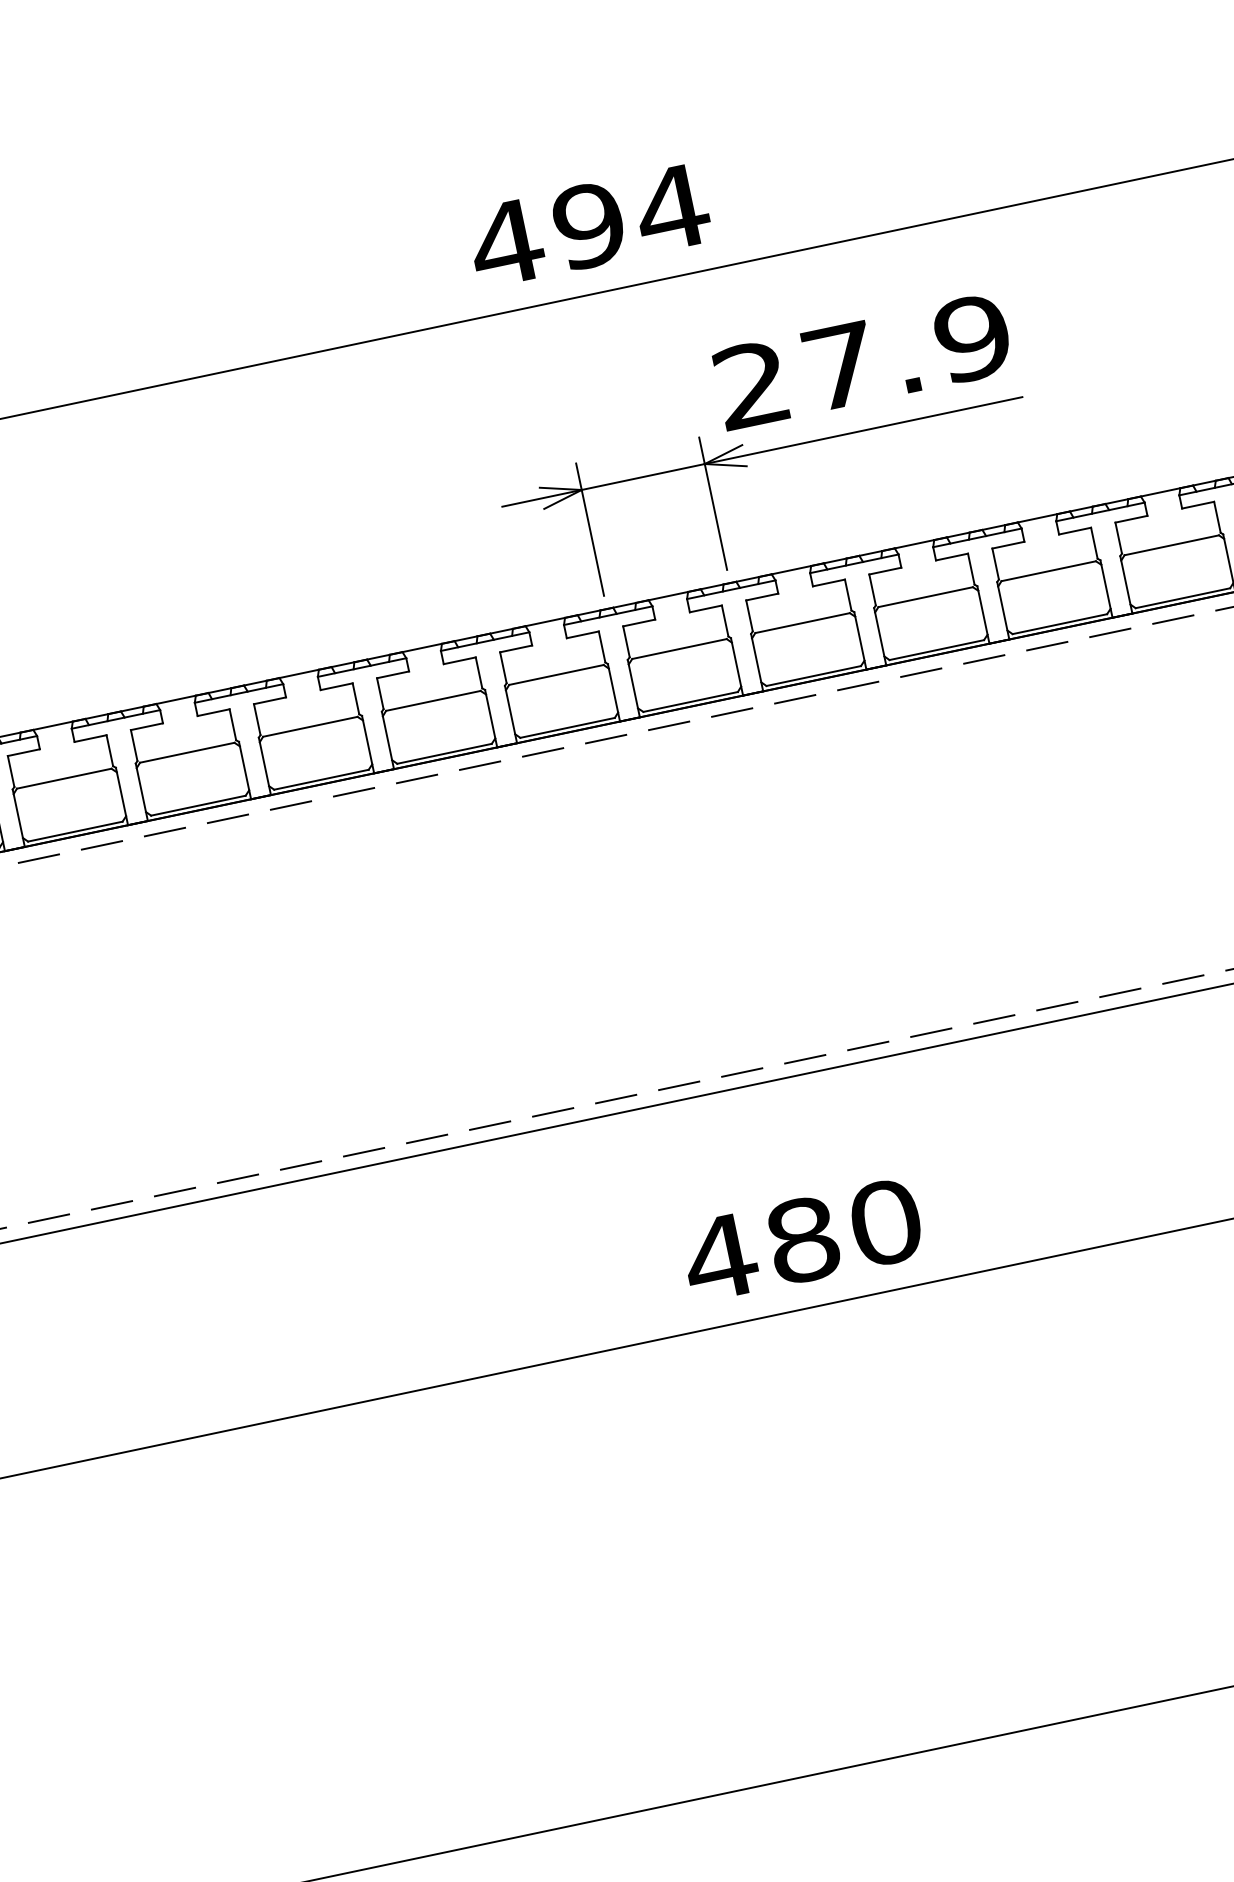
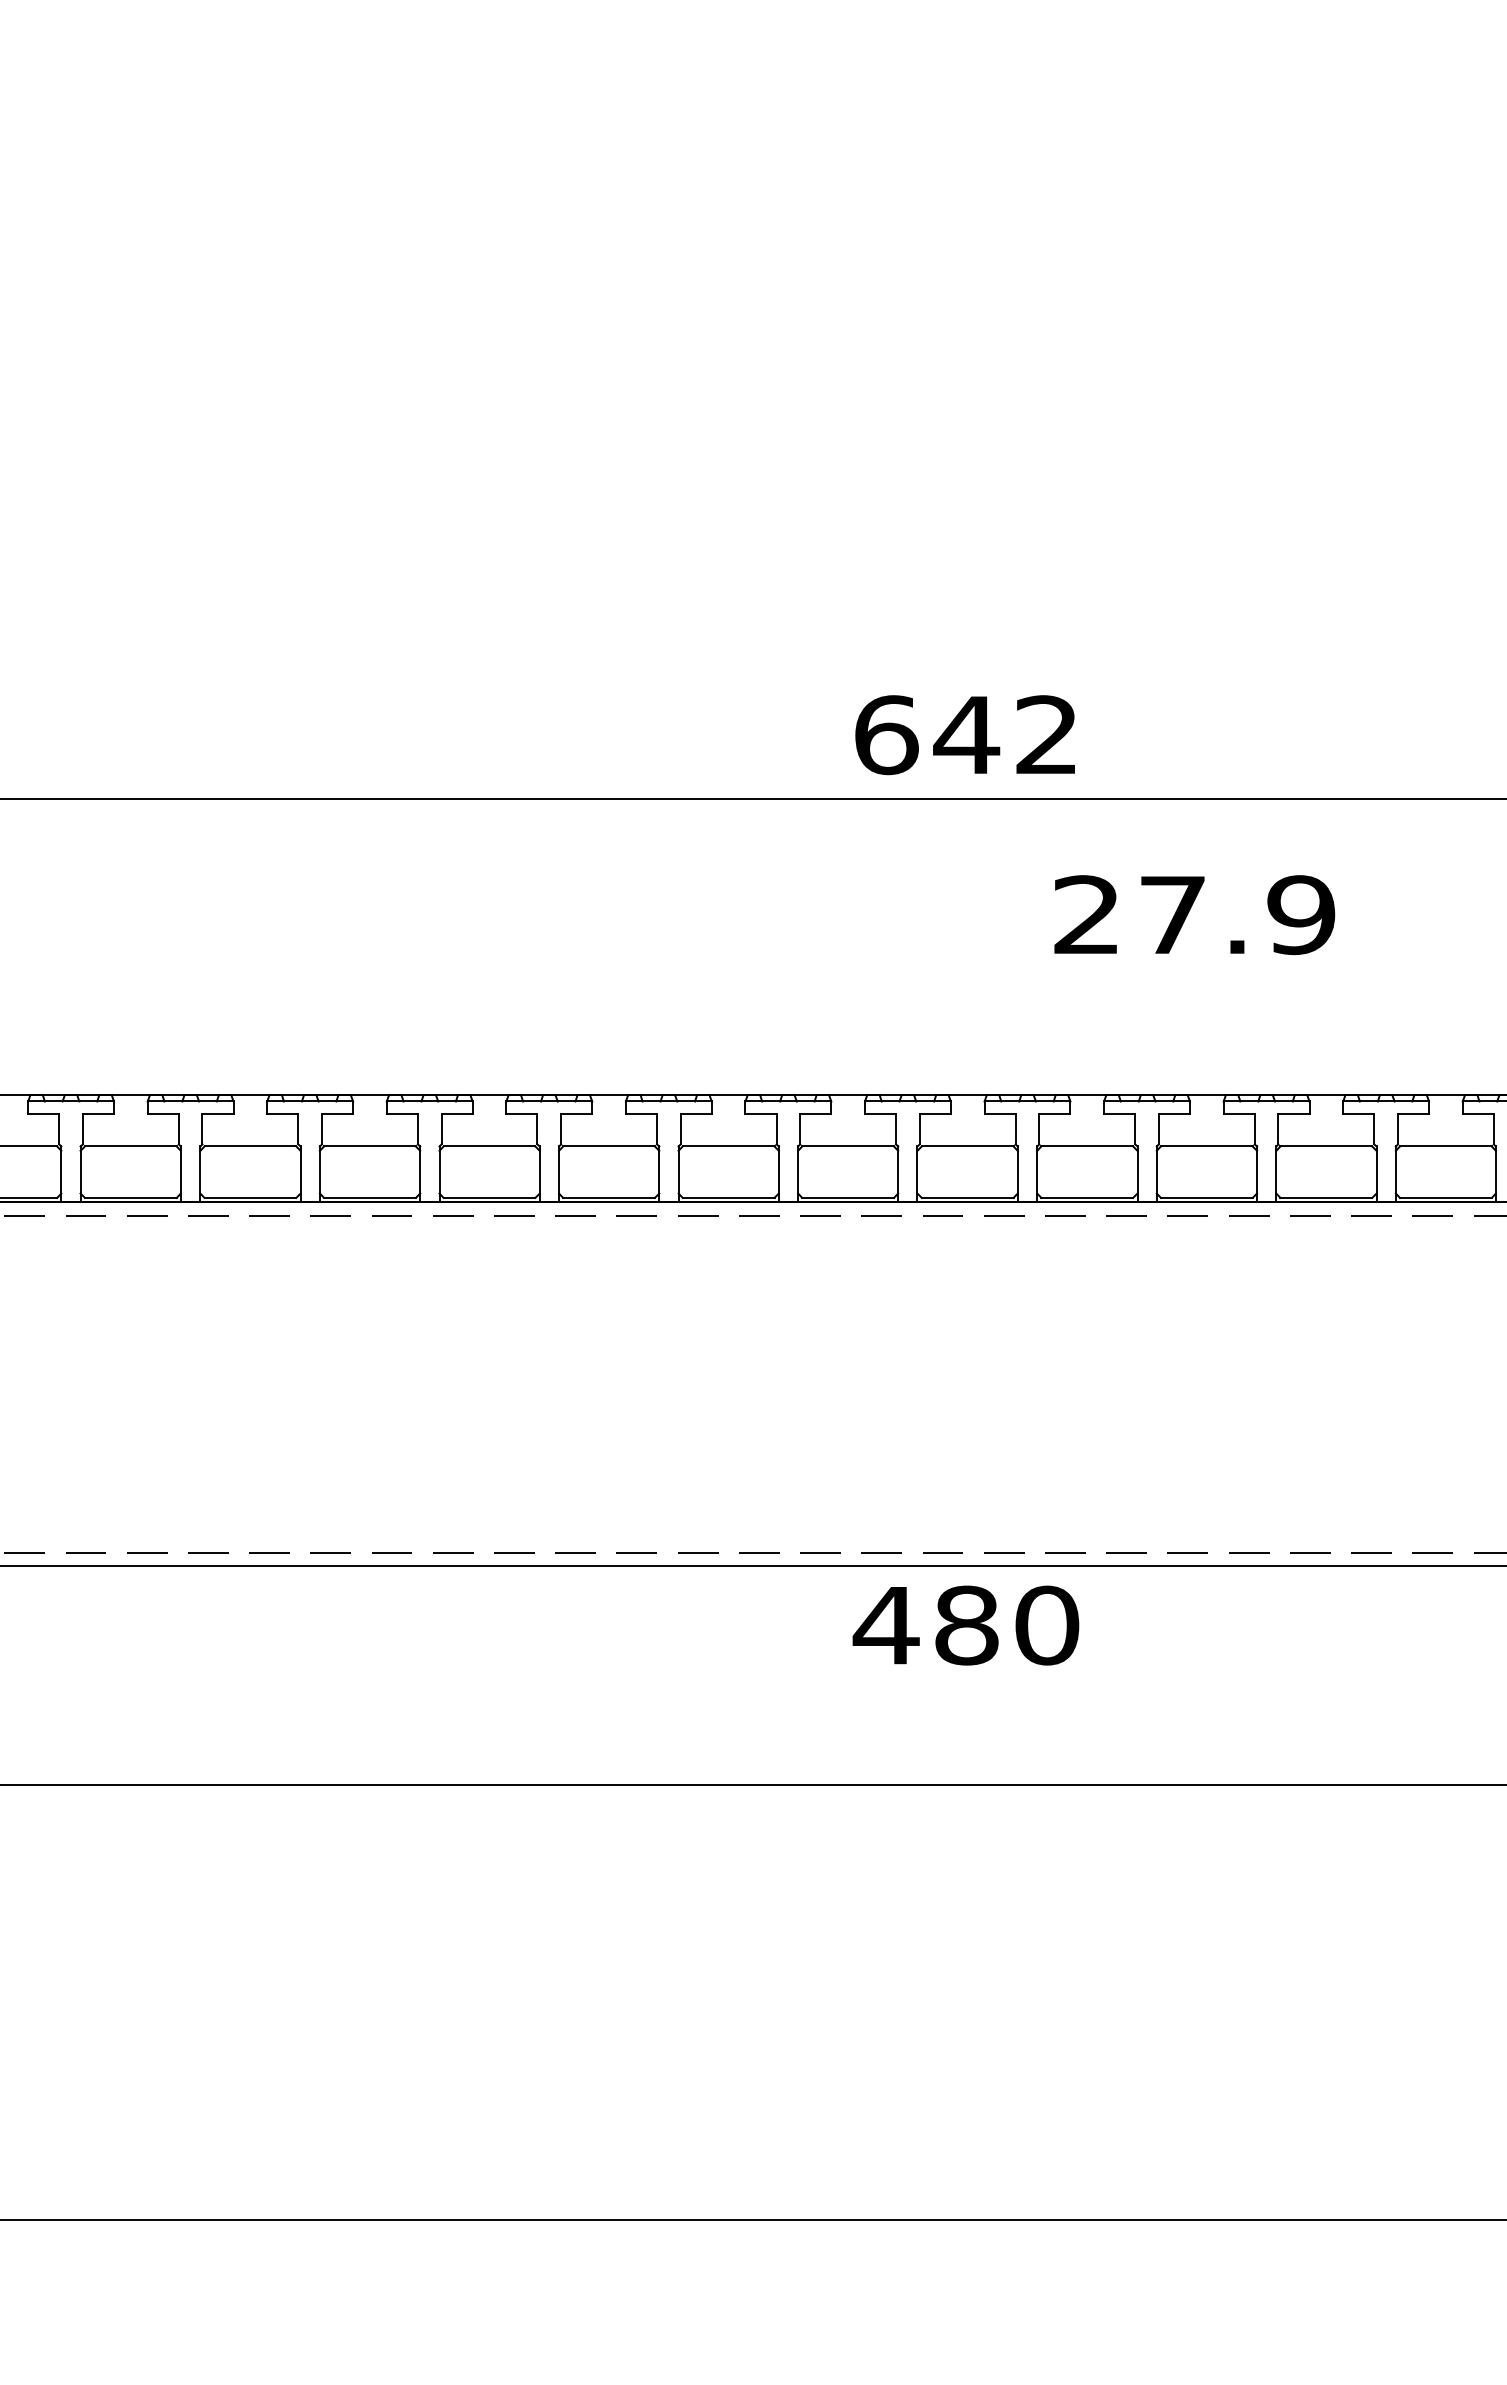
text: (589, 226) -> (966, 735), 494 -> 642
part: (747, 467) -> (1066, 990), removed
text: (801, 1240) -> (965, 1625), moved

